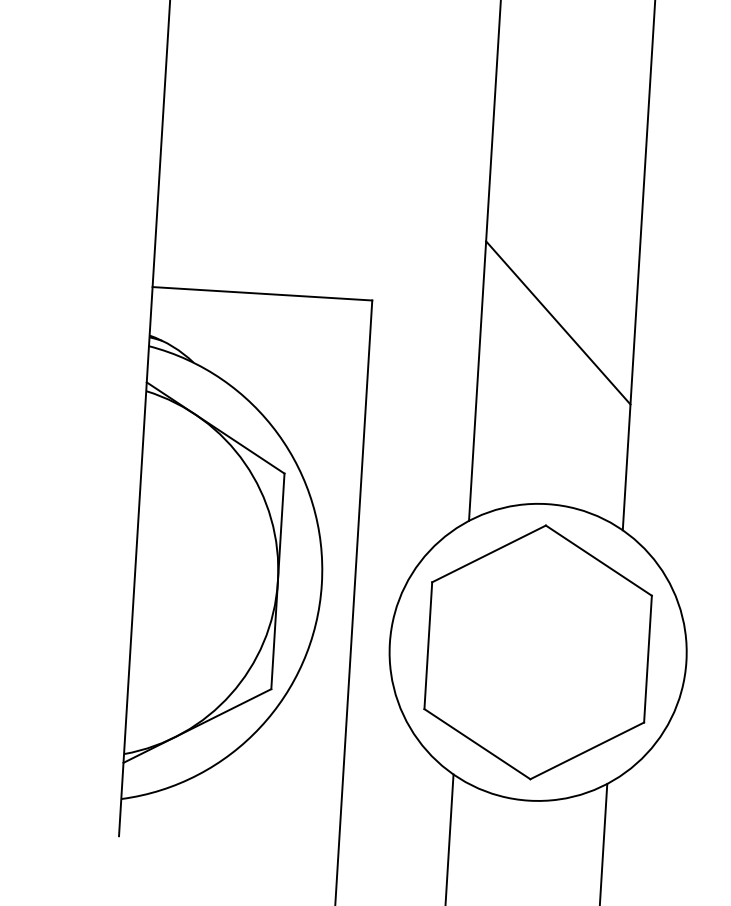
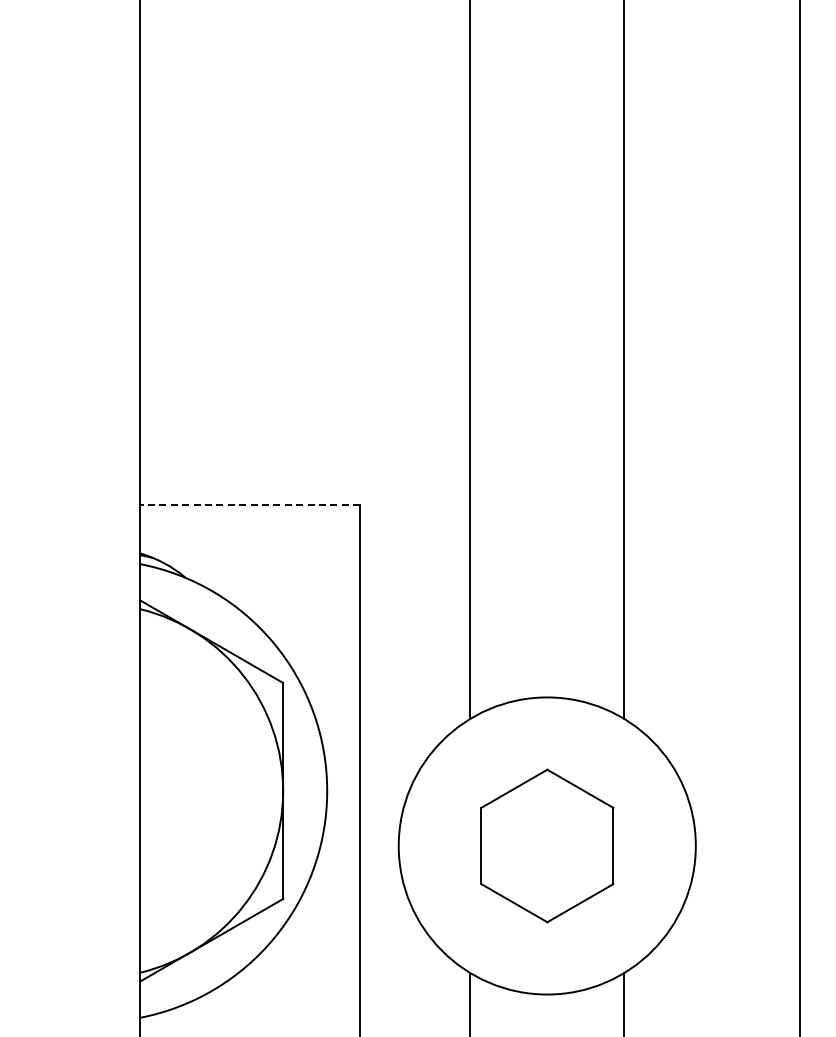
line: (261, 293) -> (249, 504), solid -> dashed
line: (558, 322) -> (547, 515), removed
part: (538, 651) -> (547, 845), size x0.6

